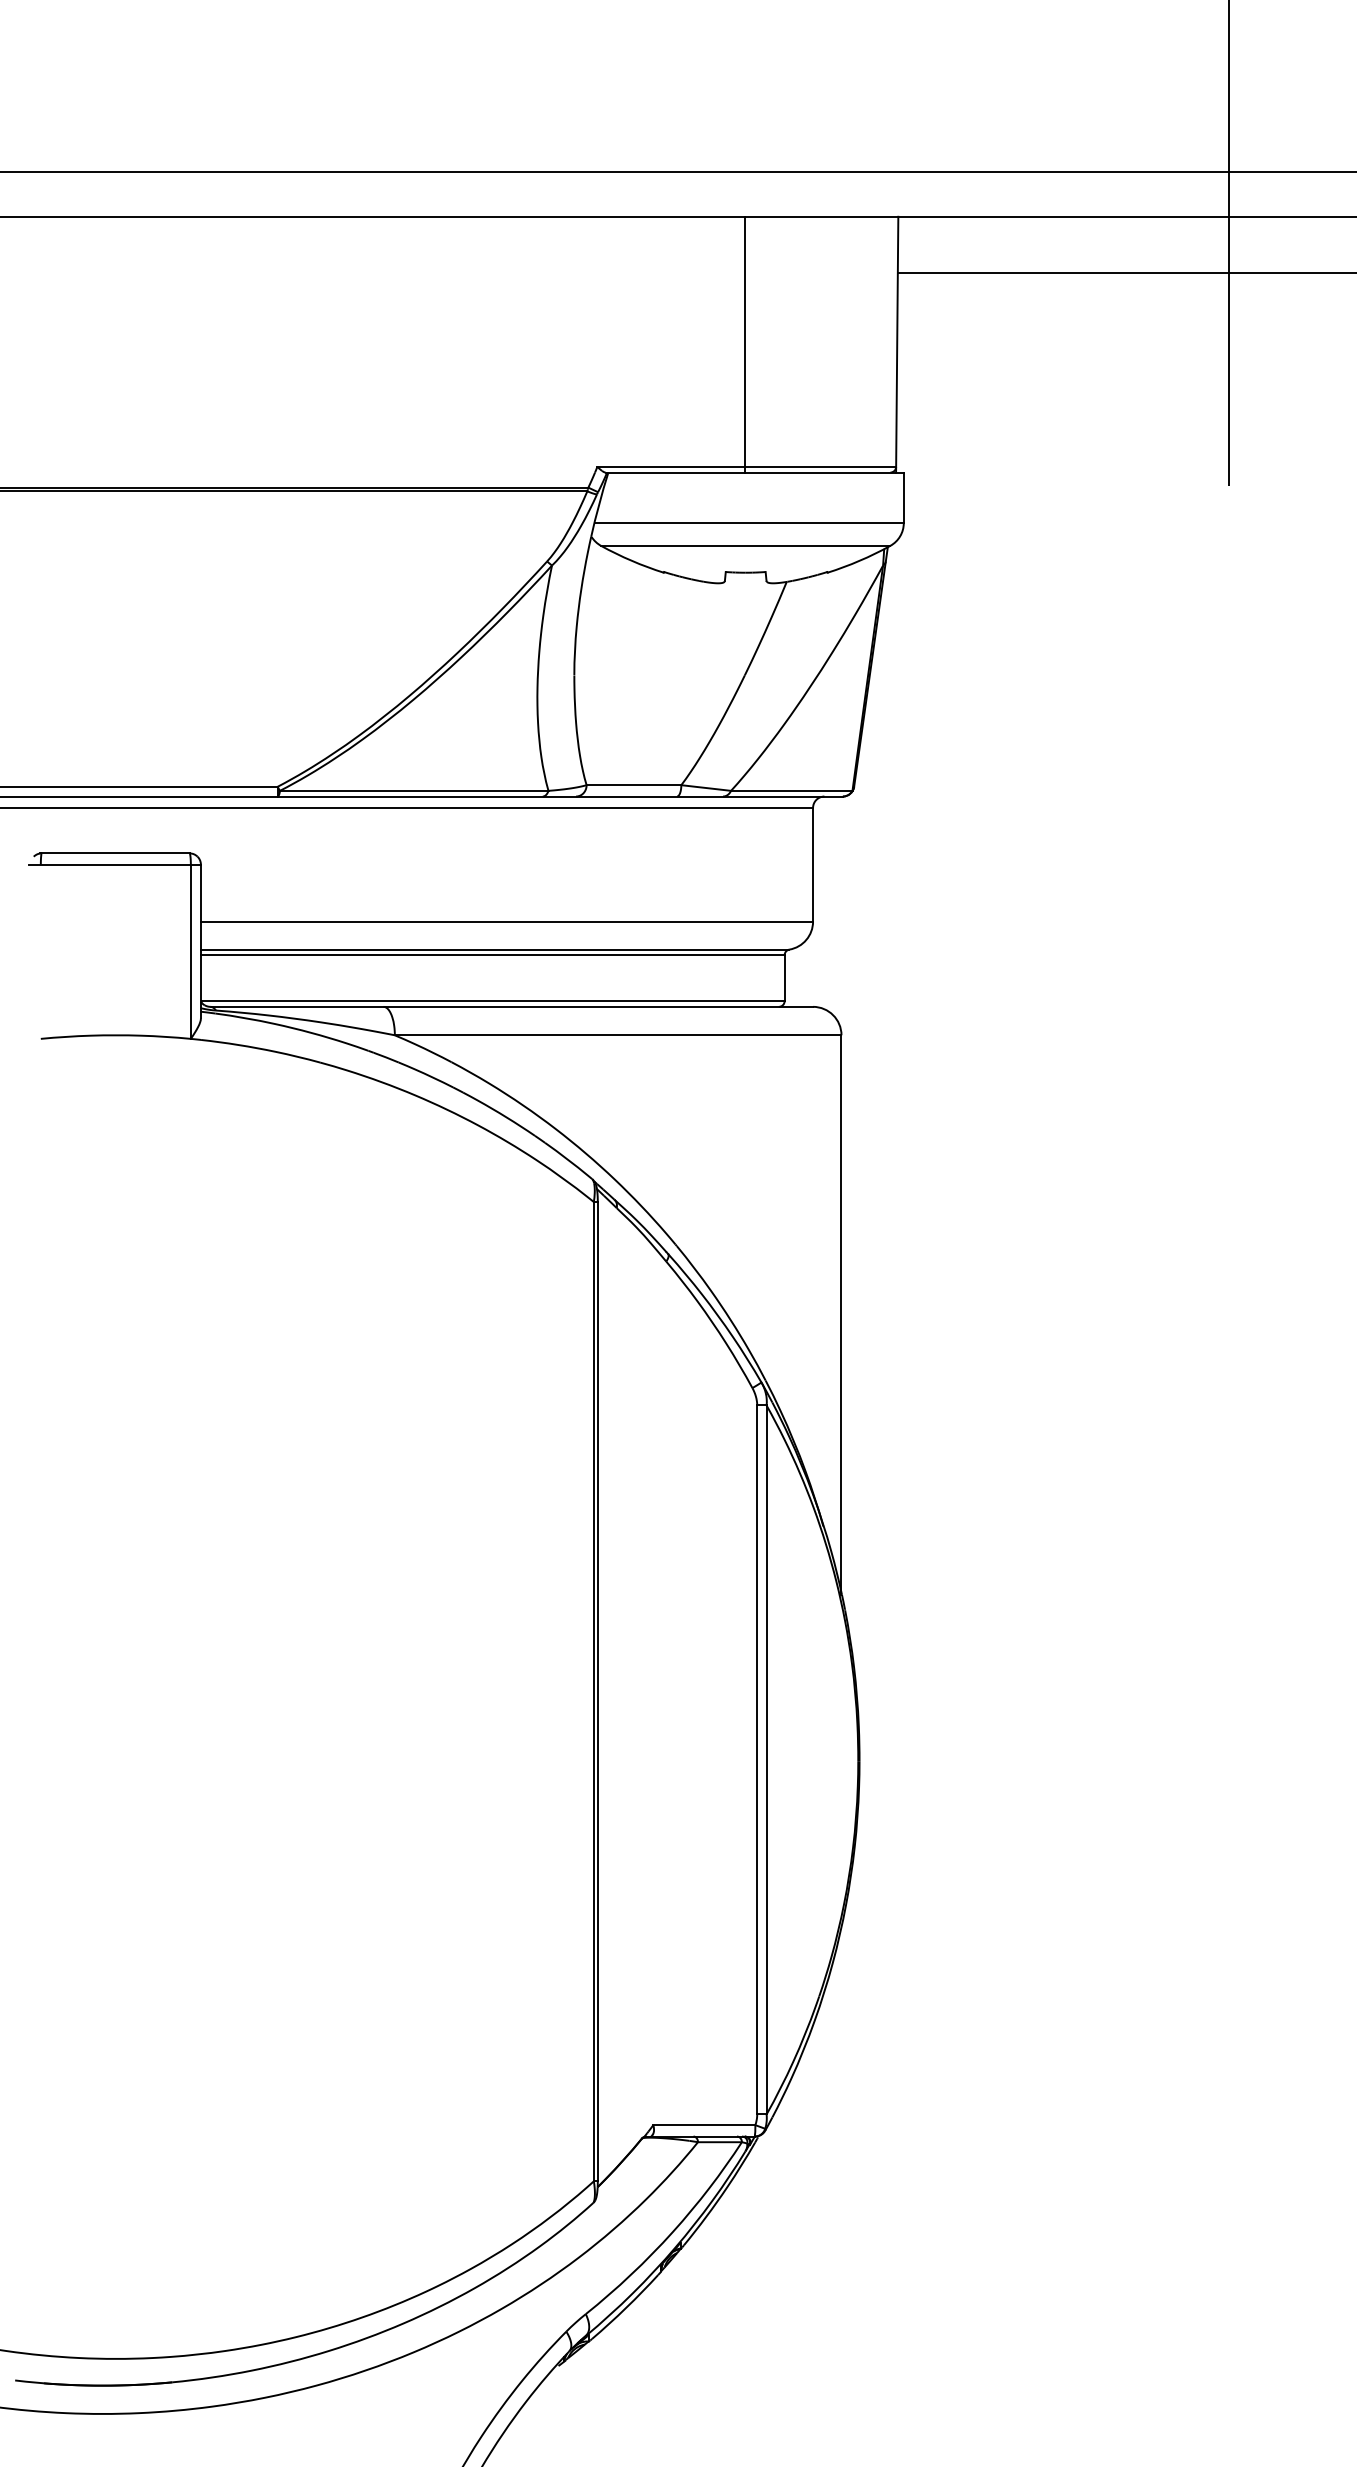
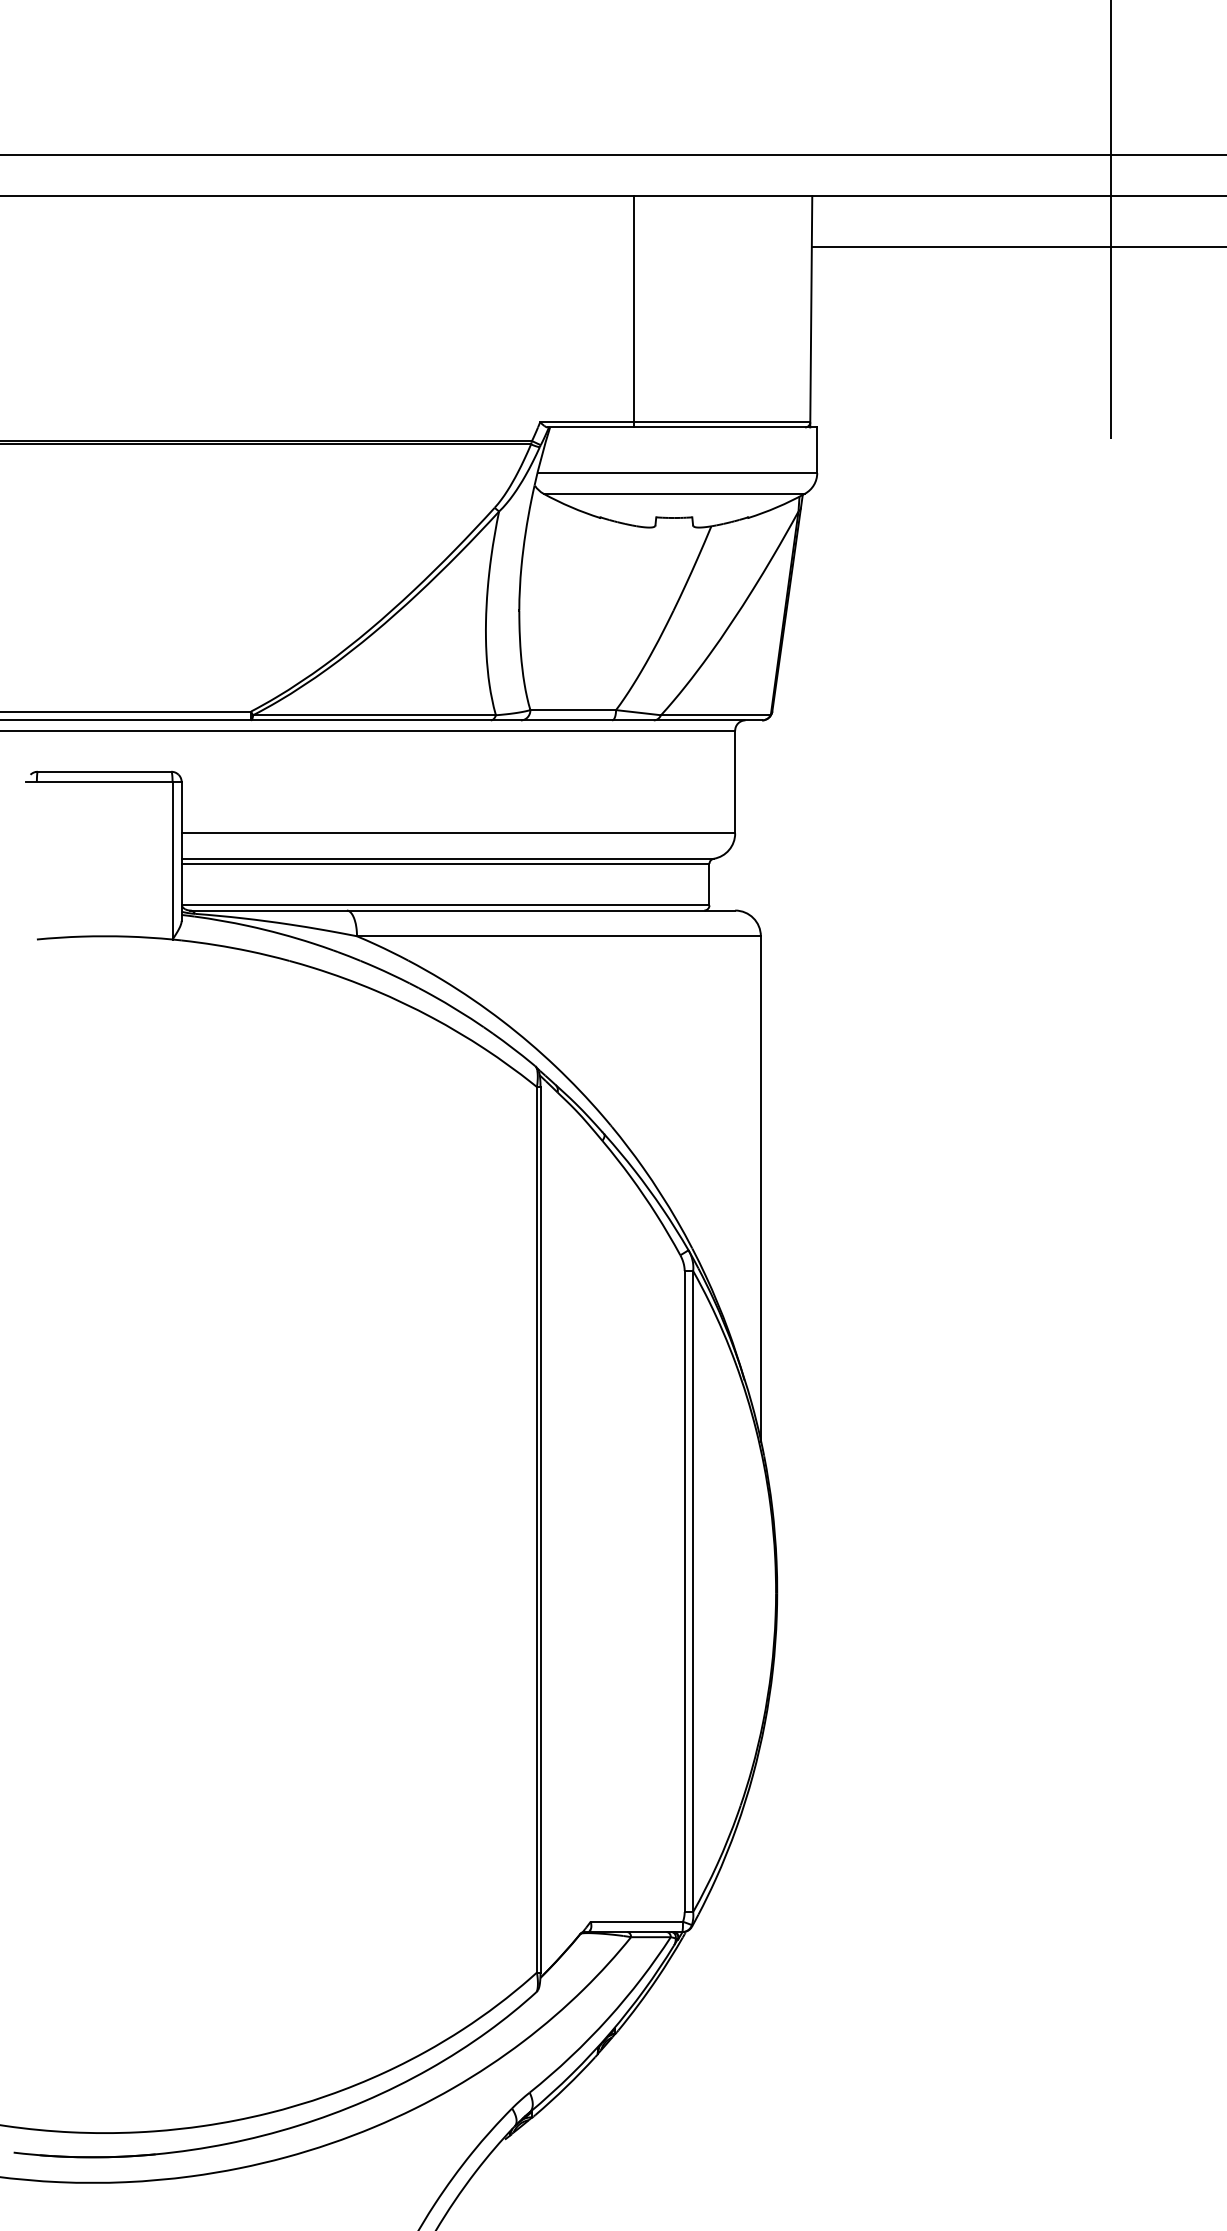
line: (744, 344) -> (633, 311), moved

